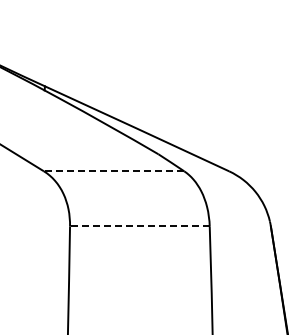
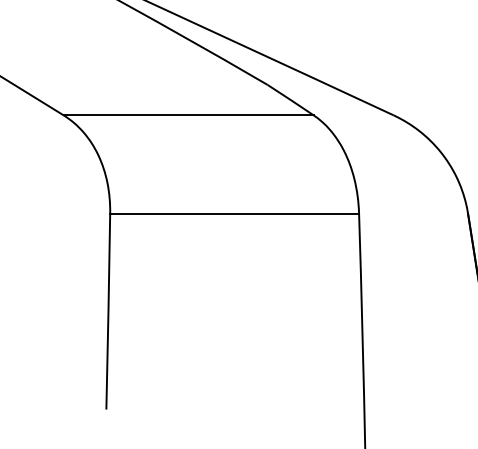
line: (113, 171) -> (187, 115), dashed -> solid
line: (139, 226) -> (233, 213), dashed -> solid

